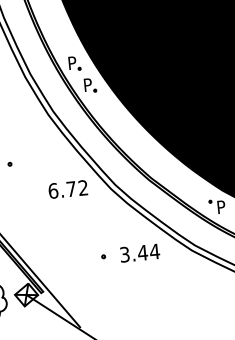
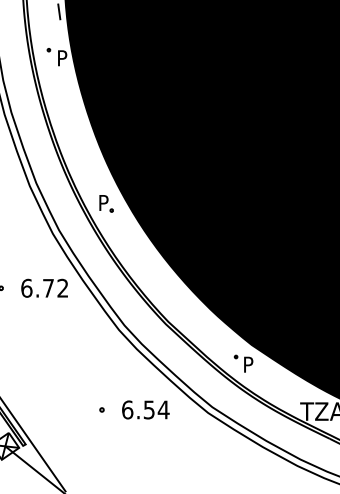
part: (74, 63) -> (90, 175), removed
text: (67, 188) -> (44, 287), moved
text: (133, 253) -> (138, 409), 3.44 -> 6.54

